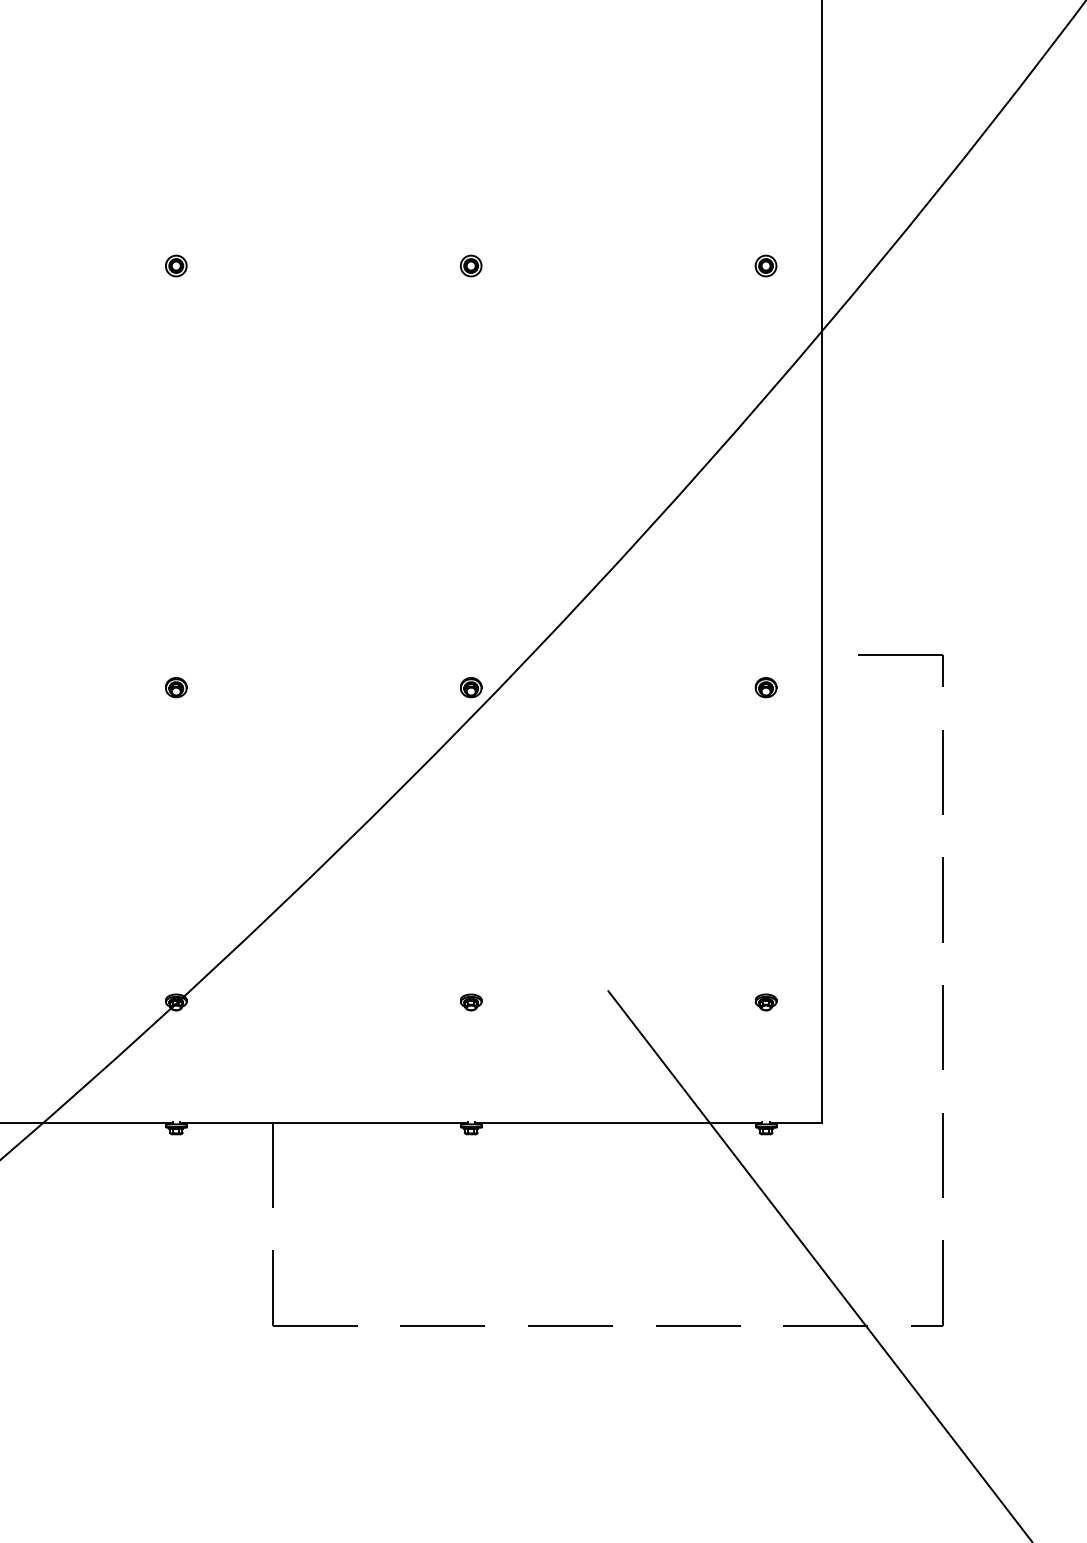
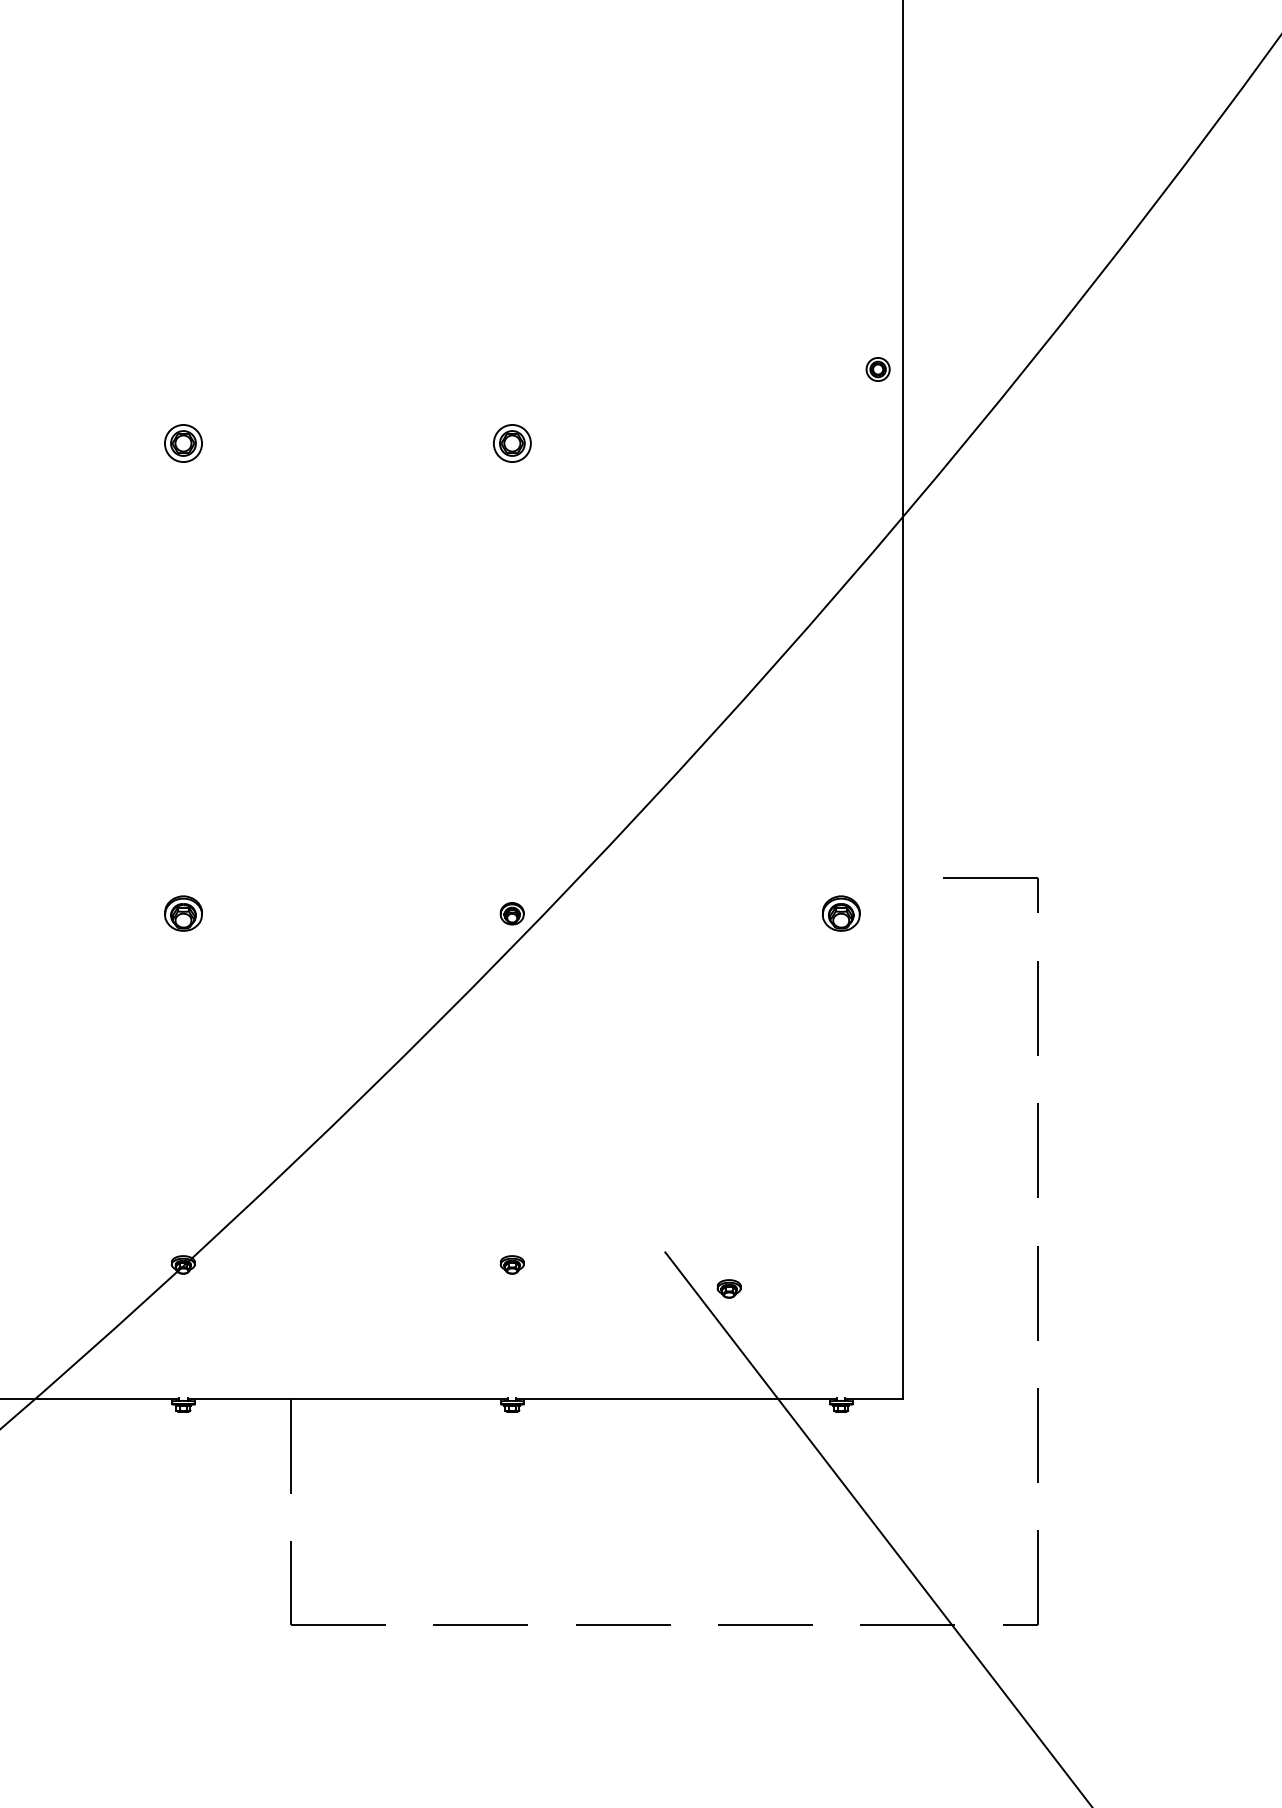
part: (175, 266) -> (182, 443), size x1.6
part: (470, 266) -> (511, 443), size x1.6
part: (765, 266) -> (877, 369), moved
part: (175, 687) -> (182, 913), size x1.6
part: (765, 687) -> (840, 913), size x1.6
part: (765, 1002) -> (728, 1288), moved

